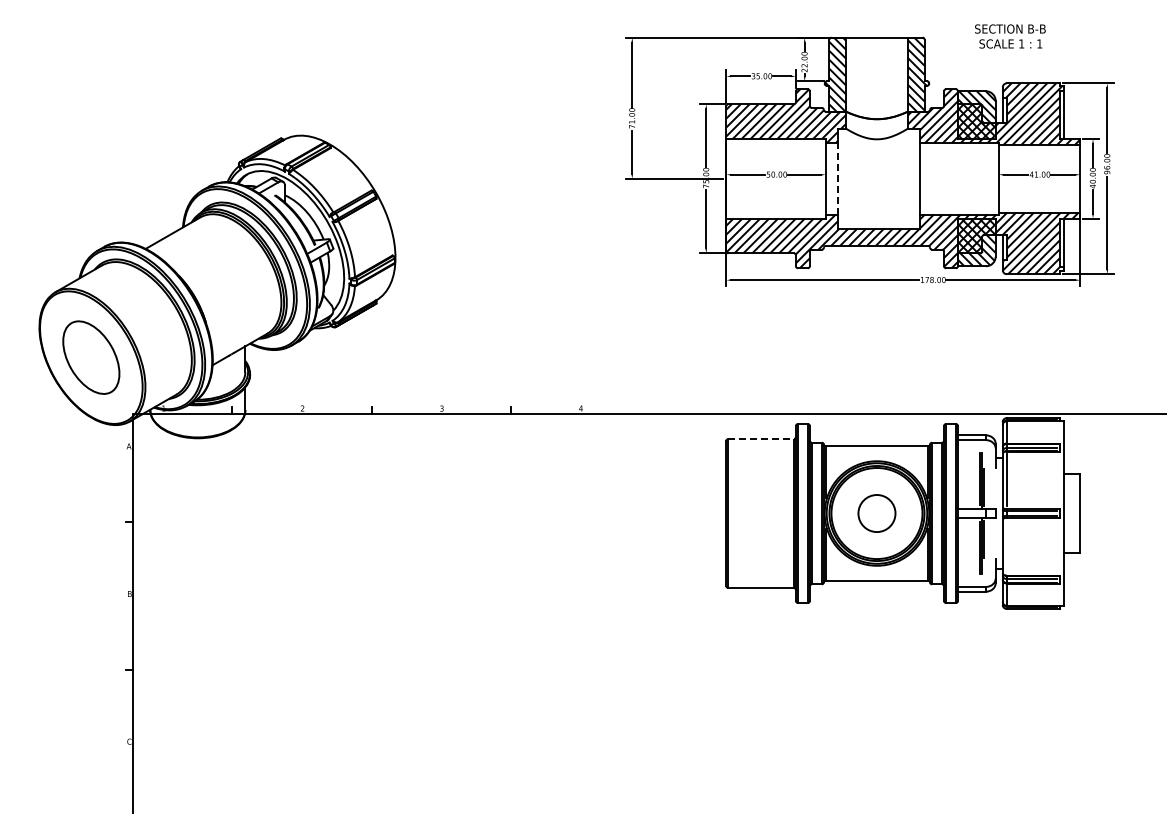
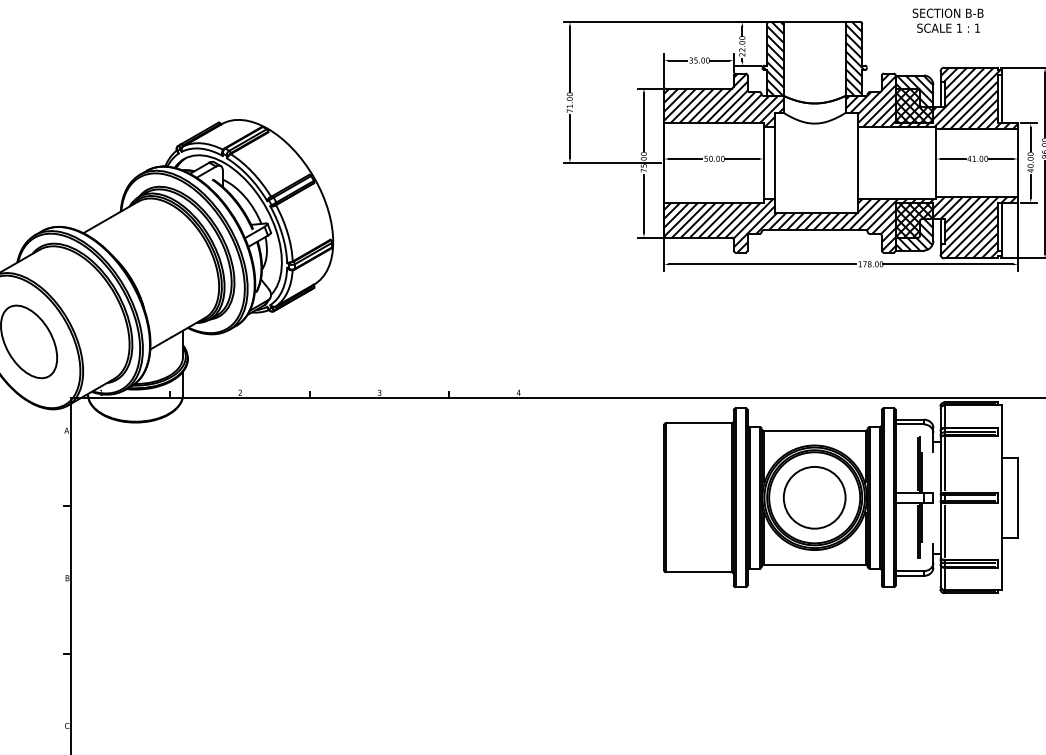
line: (837, 178) -> (775, 162), dashed -> solid
line: (761, 438) -> (699, 422), dashed -> solid
circle: (876, 513) -> (814, 497), size x1.67
line: (1006, 547) -> (944, 531), added

